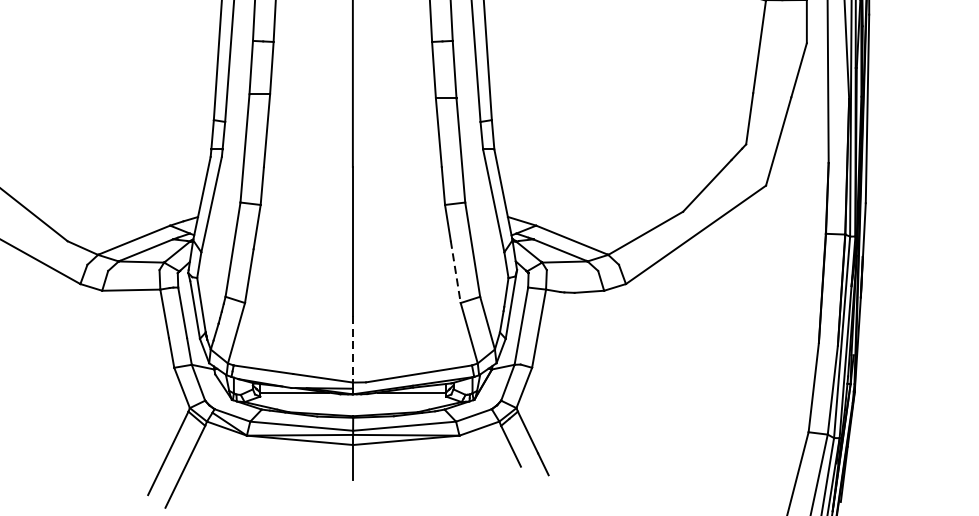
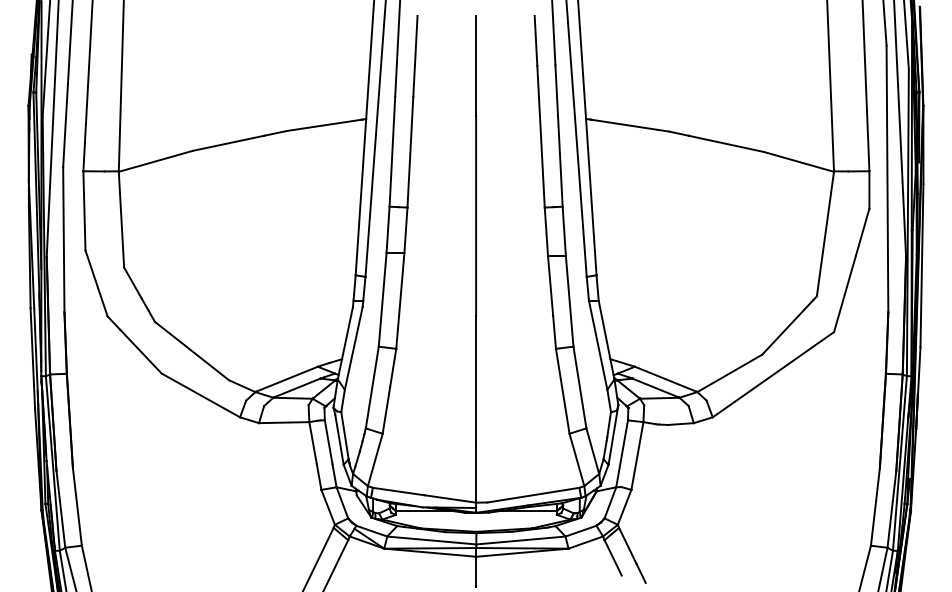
line: (456, 272) -> (565, 407), dashed -> solid
line: (353, 348) -> (476, 473), dashed -> solid

